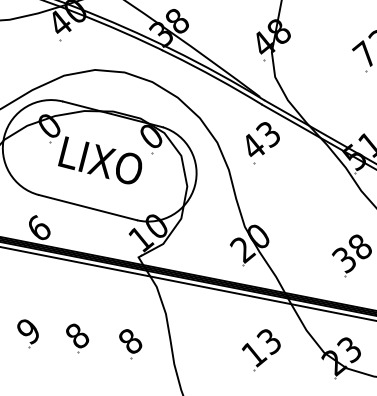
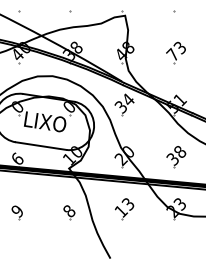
text: (260, 140) -> (124, 103), 43 -> 34
part: (77, 338) -> (42, 212), removed
part: (260, 351) -> (124, 209), moved

